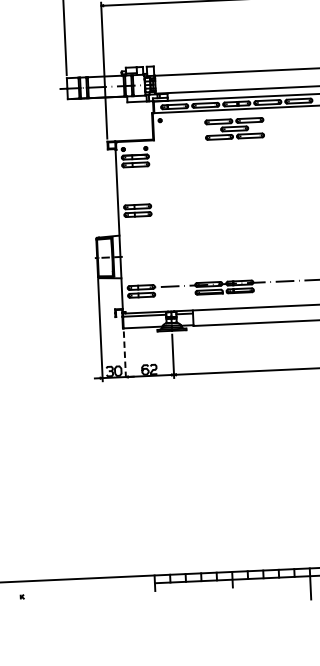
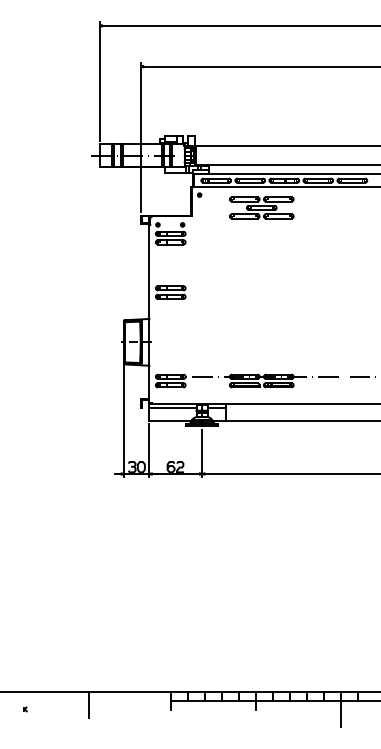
part: (234, 128) -> (261, 207), moved
line: (124, 355) -> (149, 450), dashed -> solid
line: (79, 590) -> (88, 705), added

